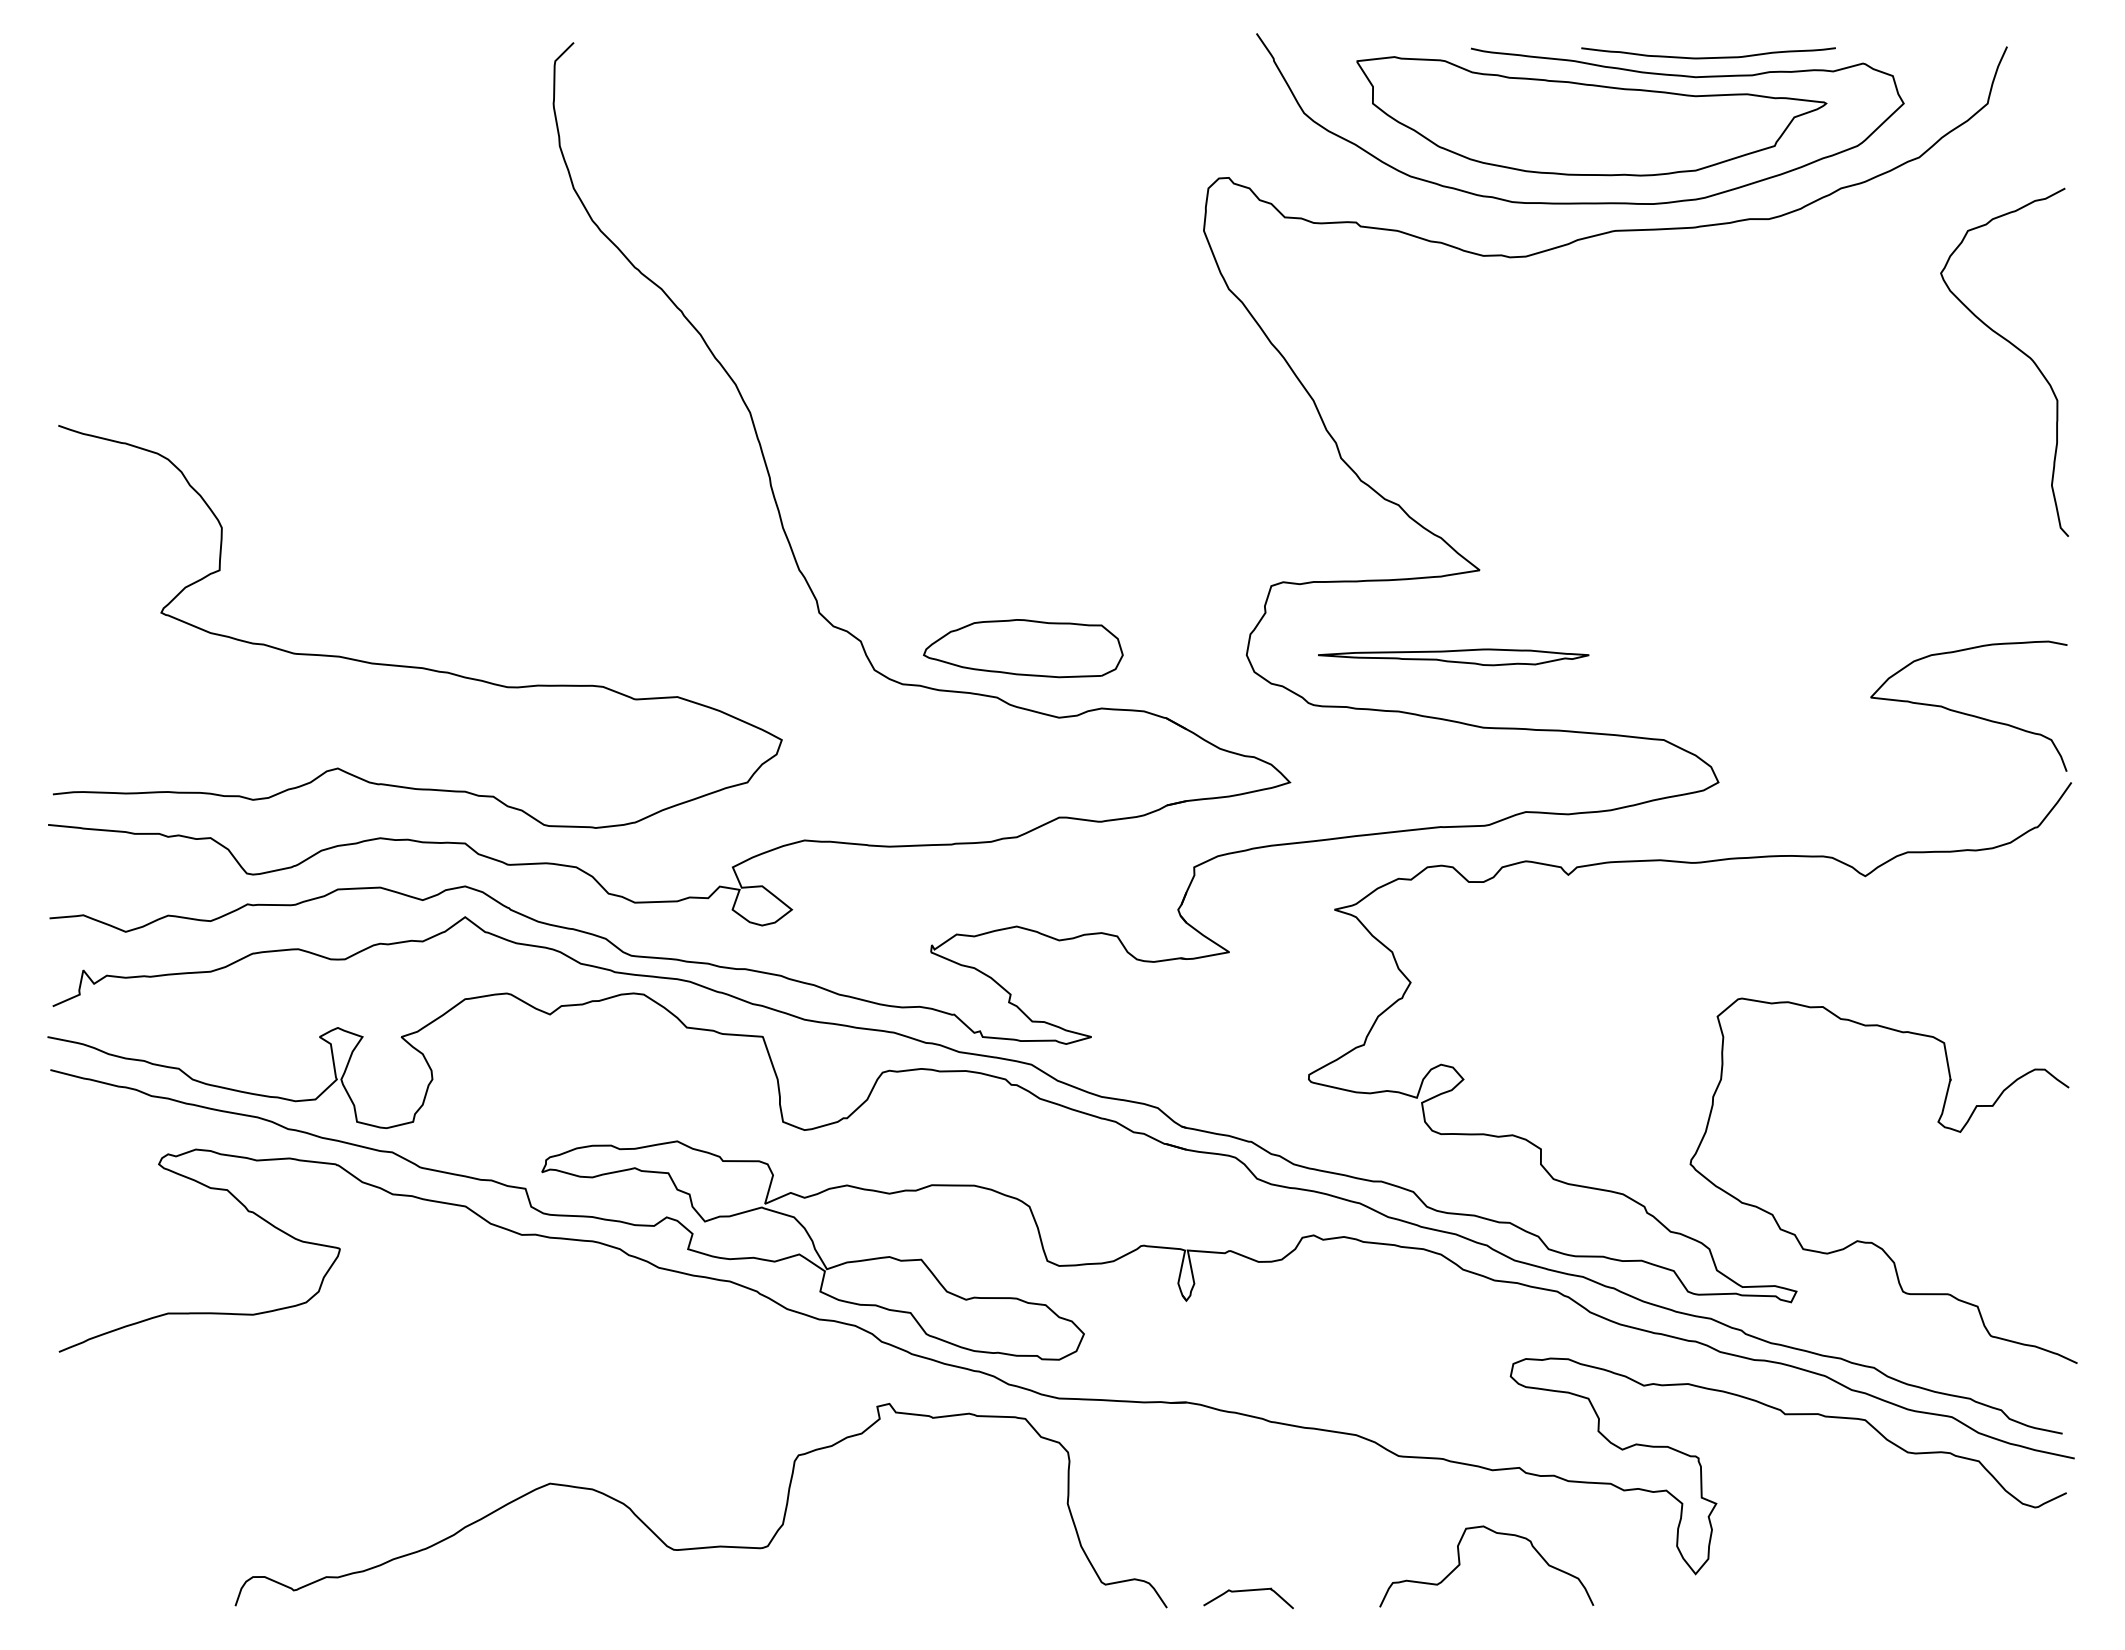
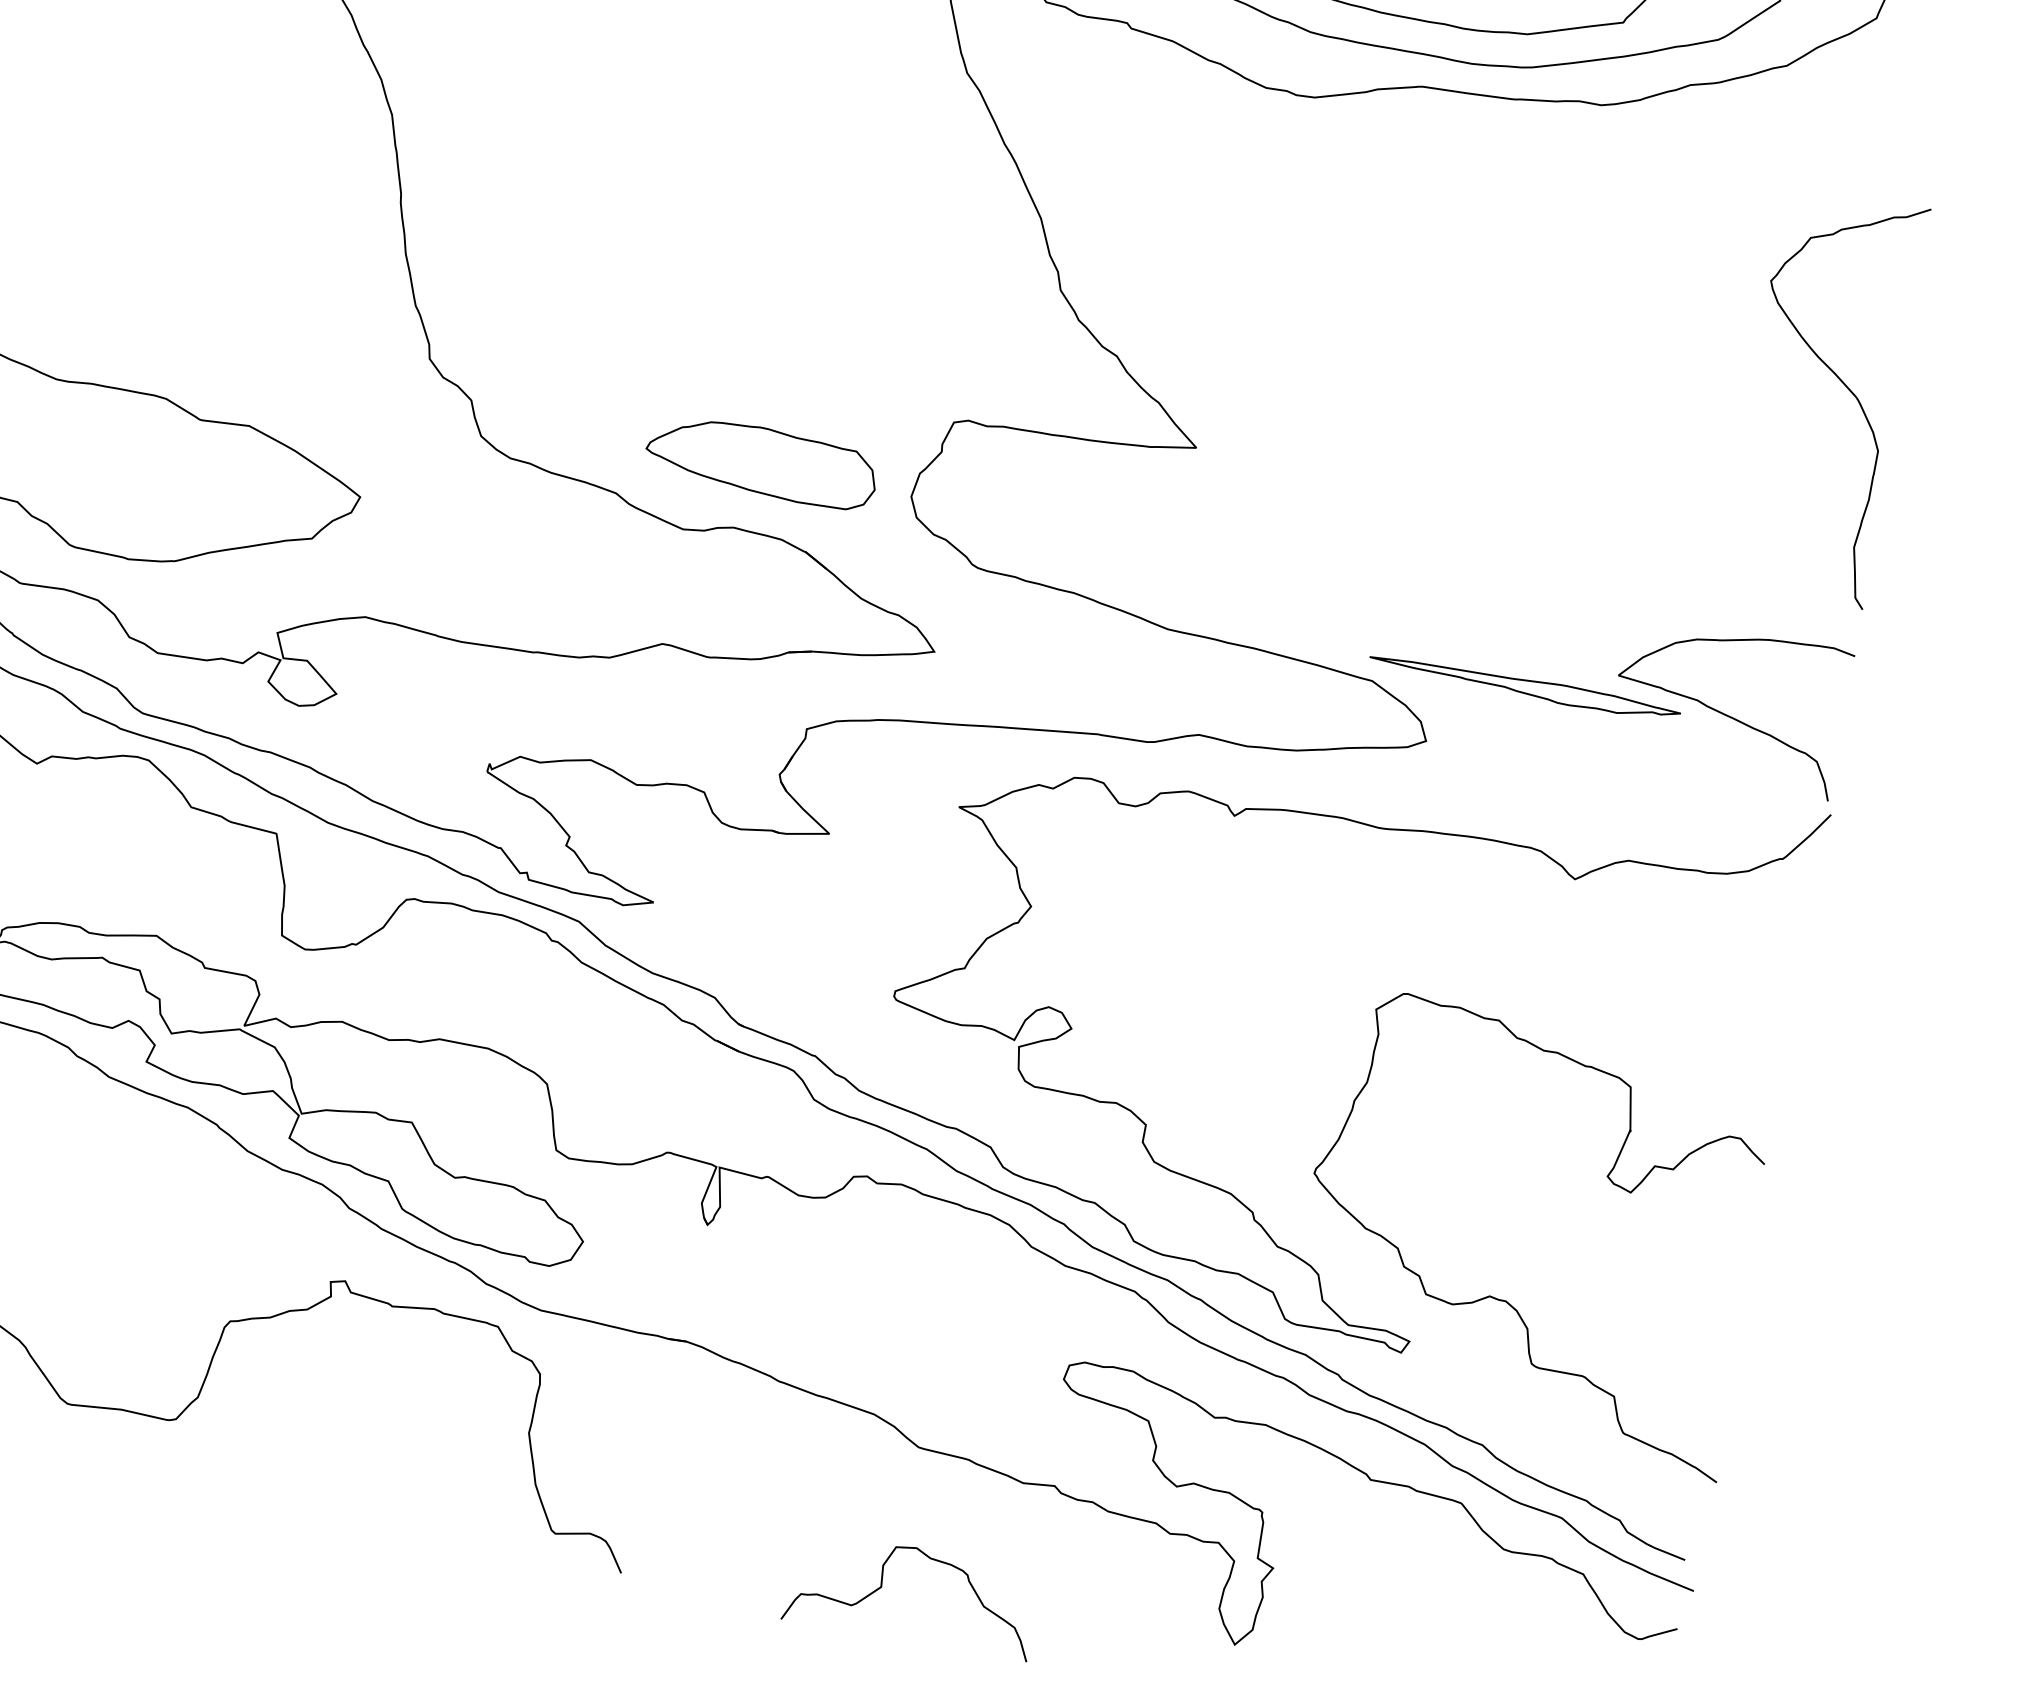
curve: (2014, 347) -> (1839, 381), moved
part: (1023, 648) -> (762, 461), moved
part: (1453, 657) -> (1524, 687), moved
curve: (1460, 1565) -> (882, 1588), moved
curve: (1248, 1591) -> (718, 1571), removed

